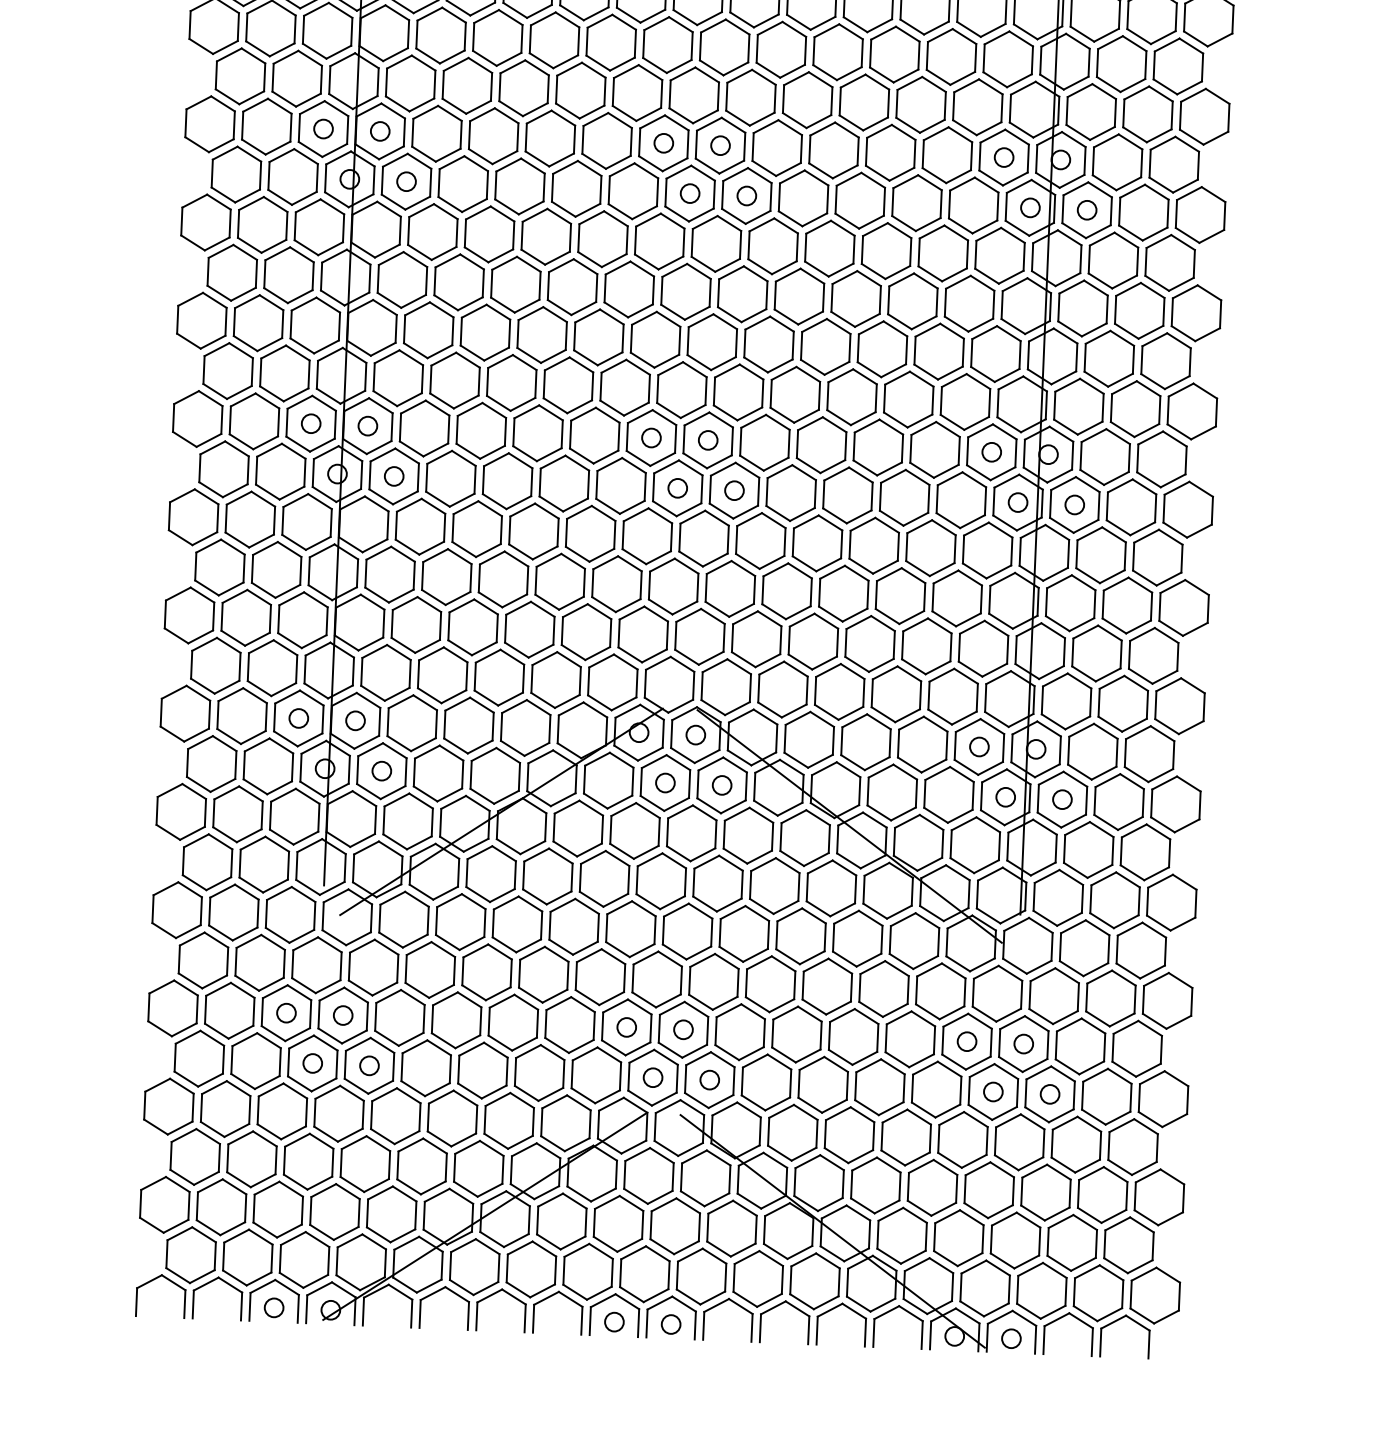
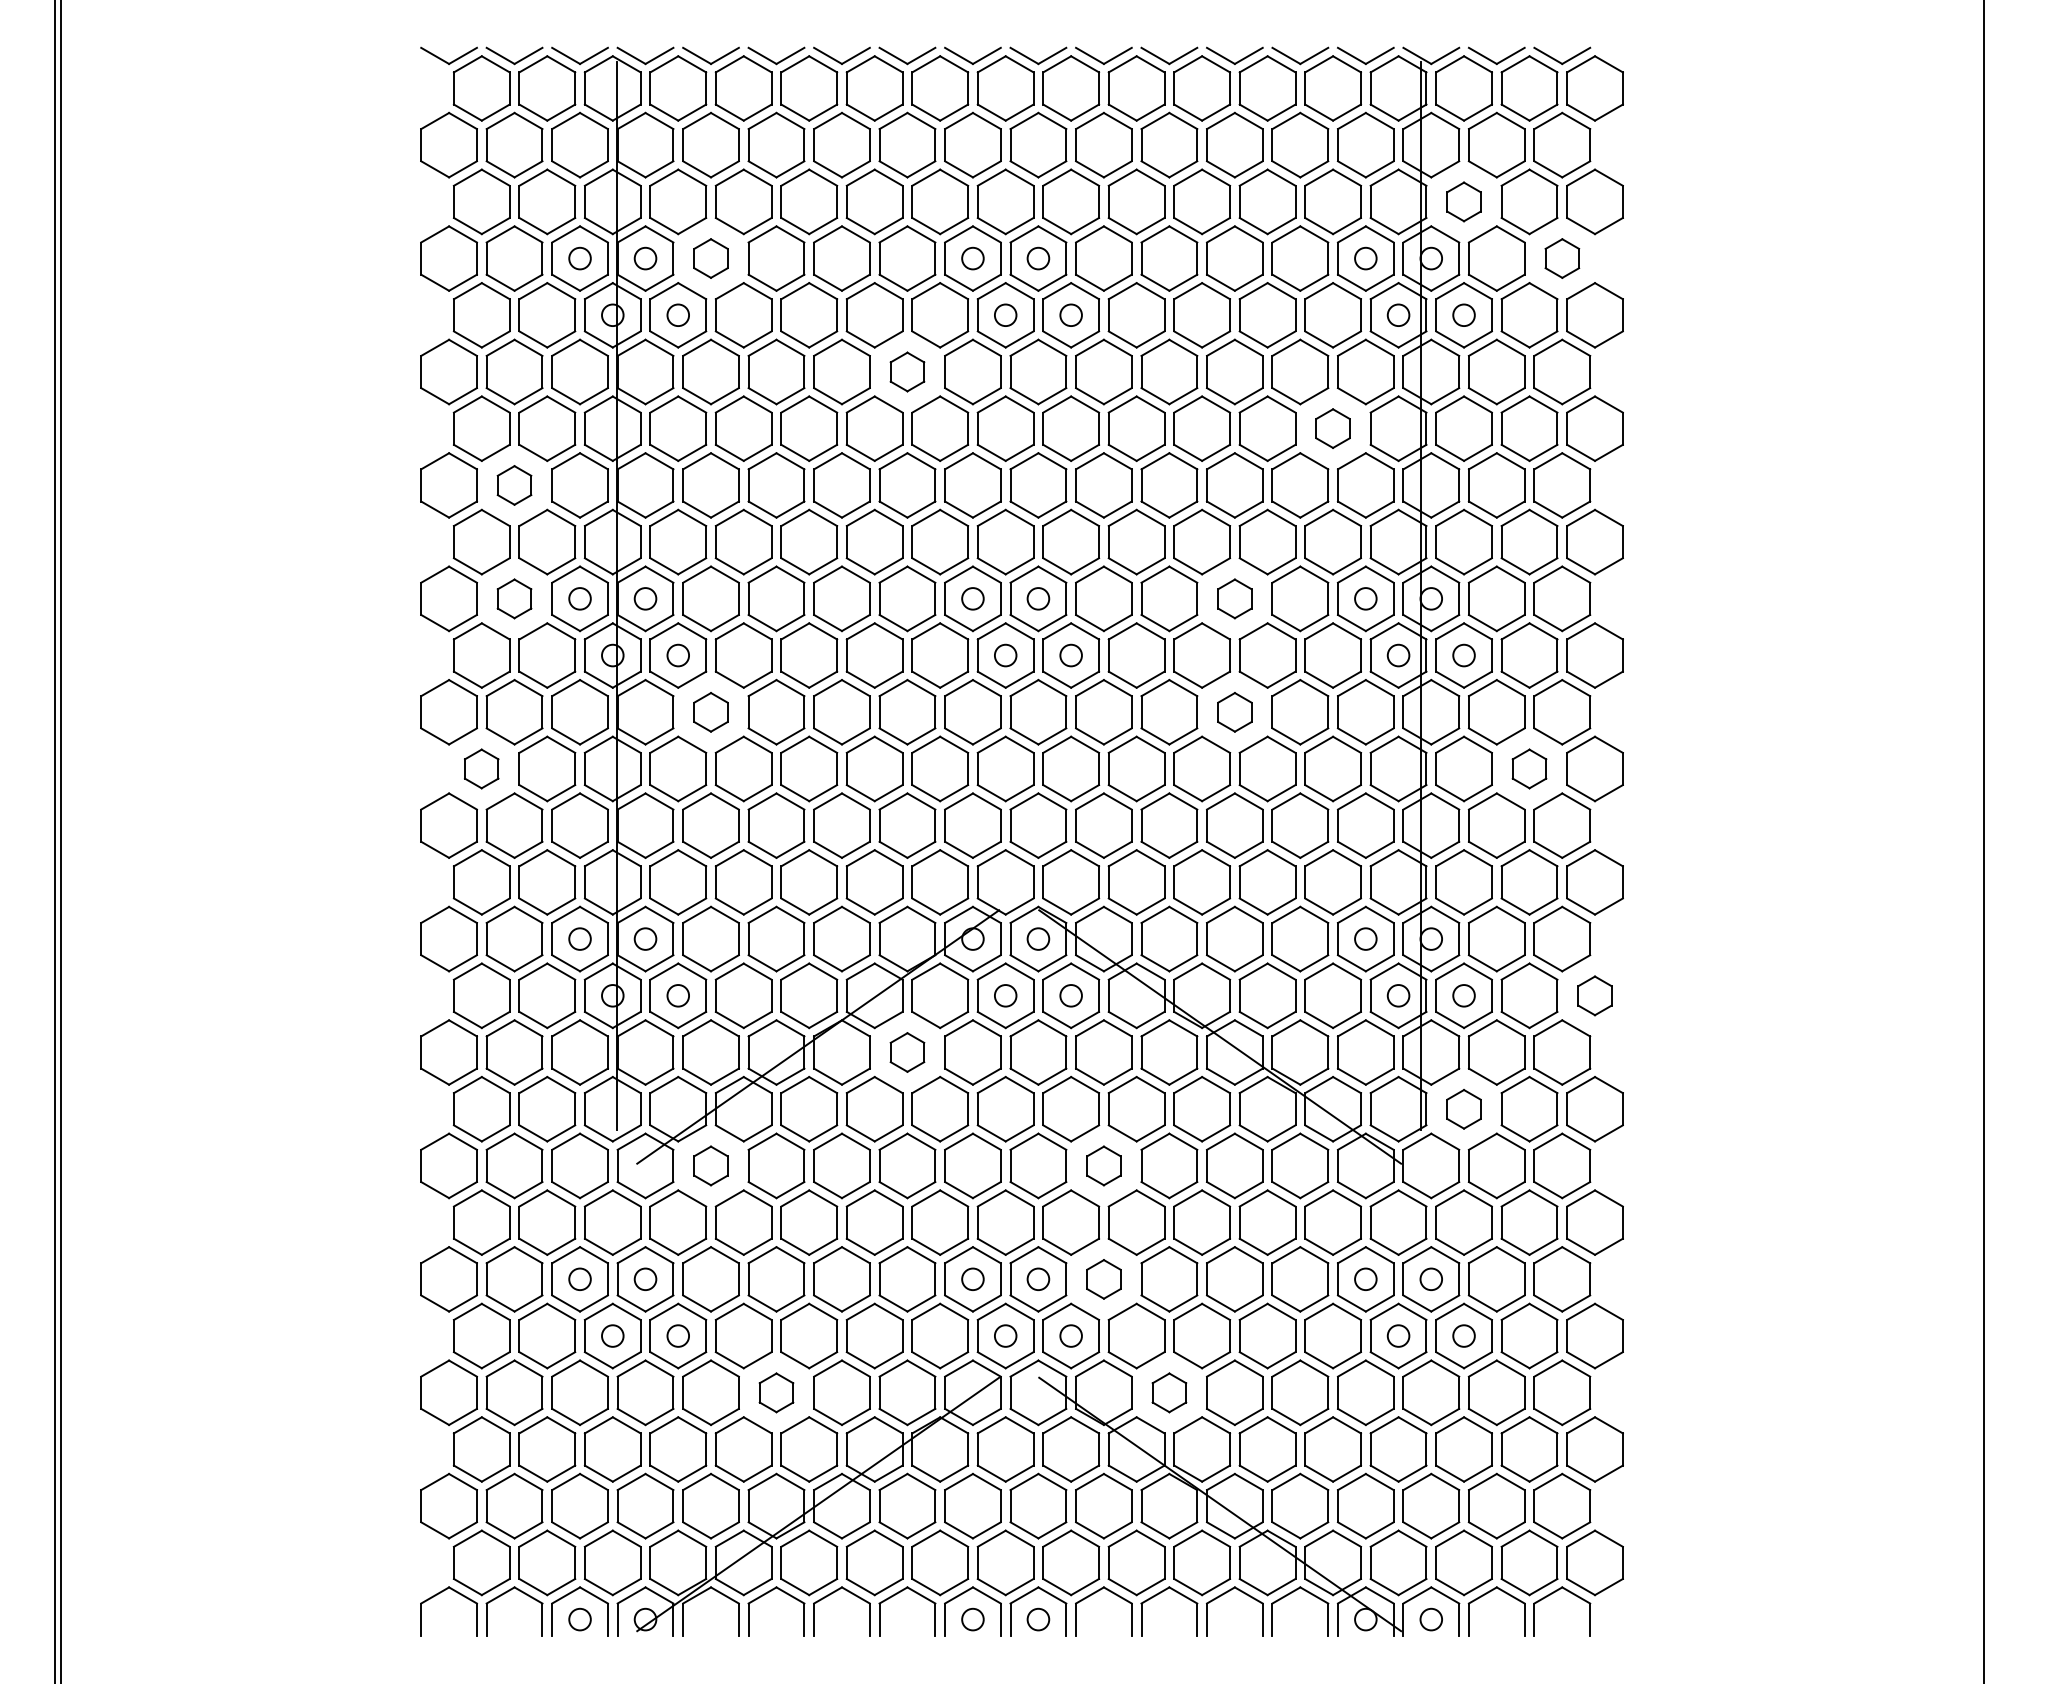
part: (1090, 111) -> (1463, 201), size x0.6
part: (436, 133) -> (710, 258), size x0.6
part: (1174, 164) -> (1562, 258), size x0.6
part: (603, 238) -> (907, 371), size x0.6
part: (969, 303) -> (1332, 428), size x0.6
part: (258, 323) -> (514, 485), size x0.6
part: (254, 421) -> (514, 598), size x0.6
part: (878, 447) -> (1234, 598), size x0.6
part: (420, 526) -> (710, 712), size x0.6
part: (873, 545) -> (1234, 712), size x0.6
part: (219, 567) -> (481, 768), size x0.6
part: (1127, 605) -> (1529, 768), size x0.6
part: (1175, 804) -> (1594, 995), size x0.6
part: (578, 828) -> (907, 1052), size x0.6
part: (1057, 898) -> (1463, 1109), size x0.6
part: (403, 919) -> (710, 1165), size x0.6
part: (743, 933) -> (1103, 1165), size x0.6
part: (739, 1032) -> (1103, 1279), size x0.6
part: (452, 1118) -> (776, 1392), size x0.6
part: (792, 1132) -> (1169, 1392), size x0.6

